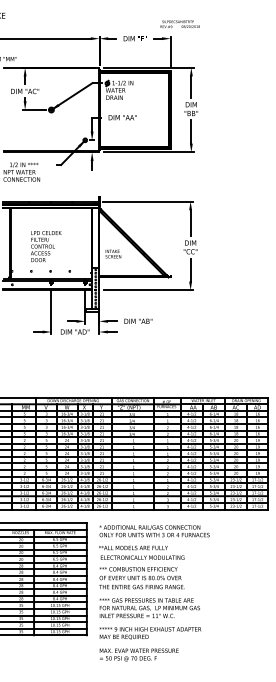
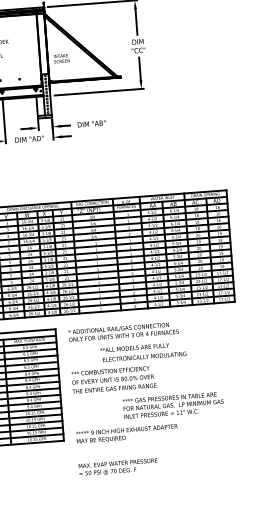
text: (141, 552) -> (143, 351), moved
text: (149, 608) -> (173, 405), moved
text: (138, 654) -> (117, 467), moved

